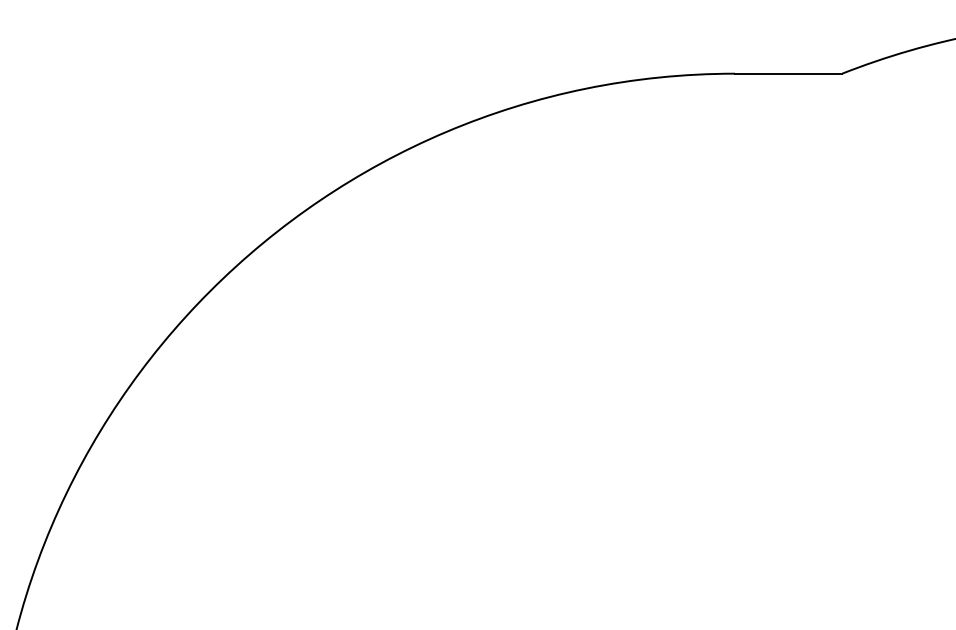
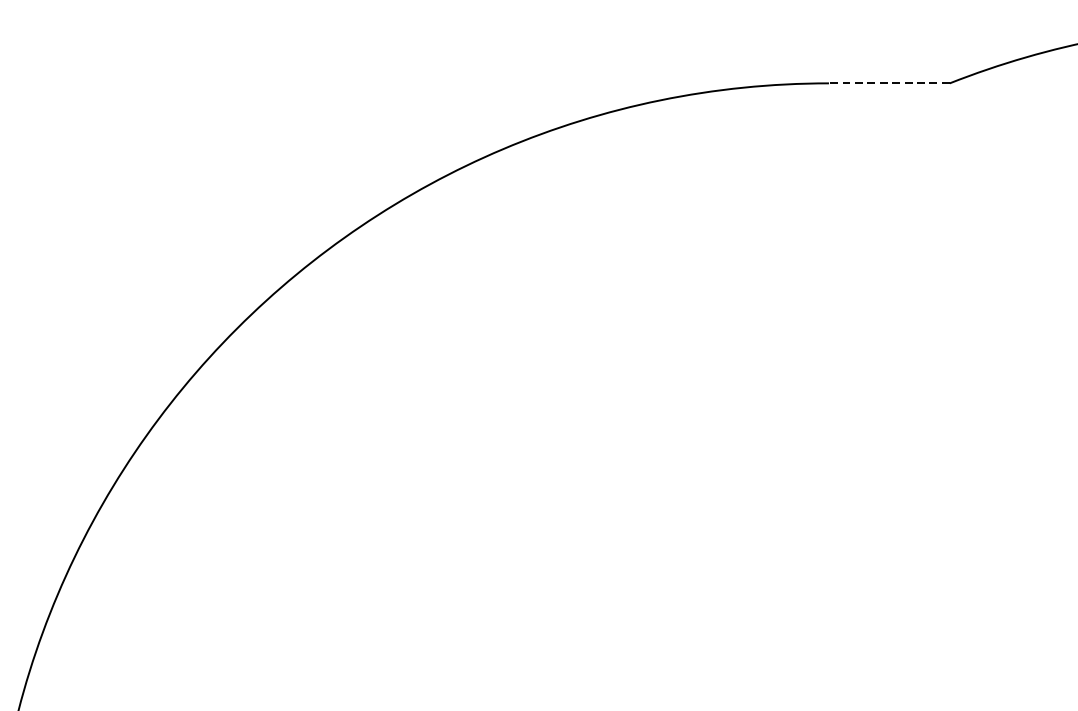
line: (788, 73) -> (889, 83), solid -> dashed

